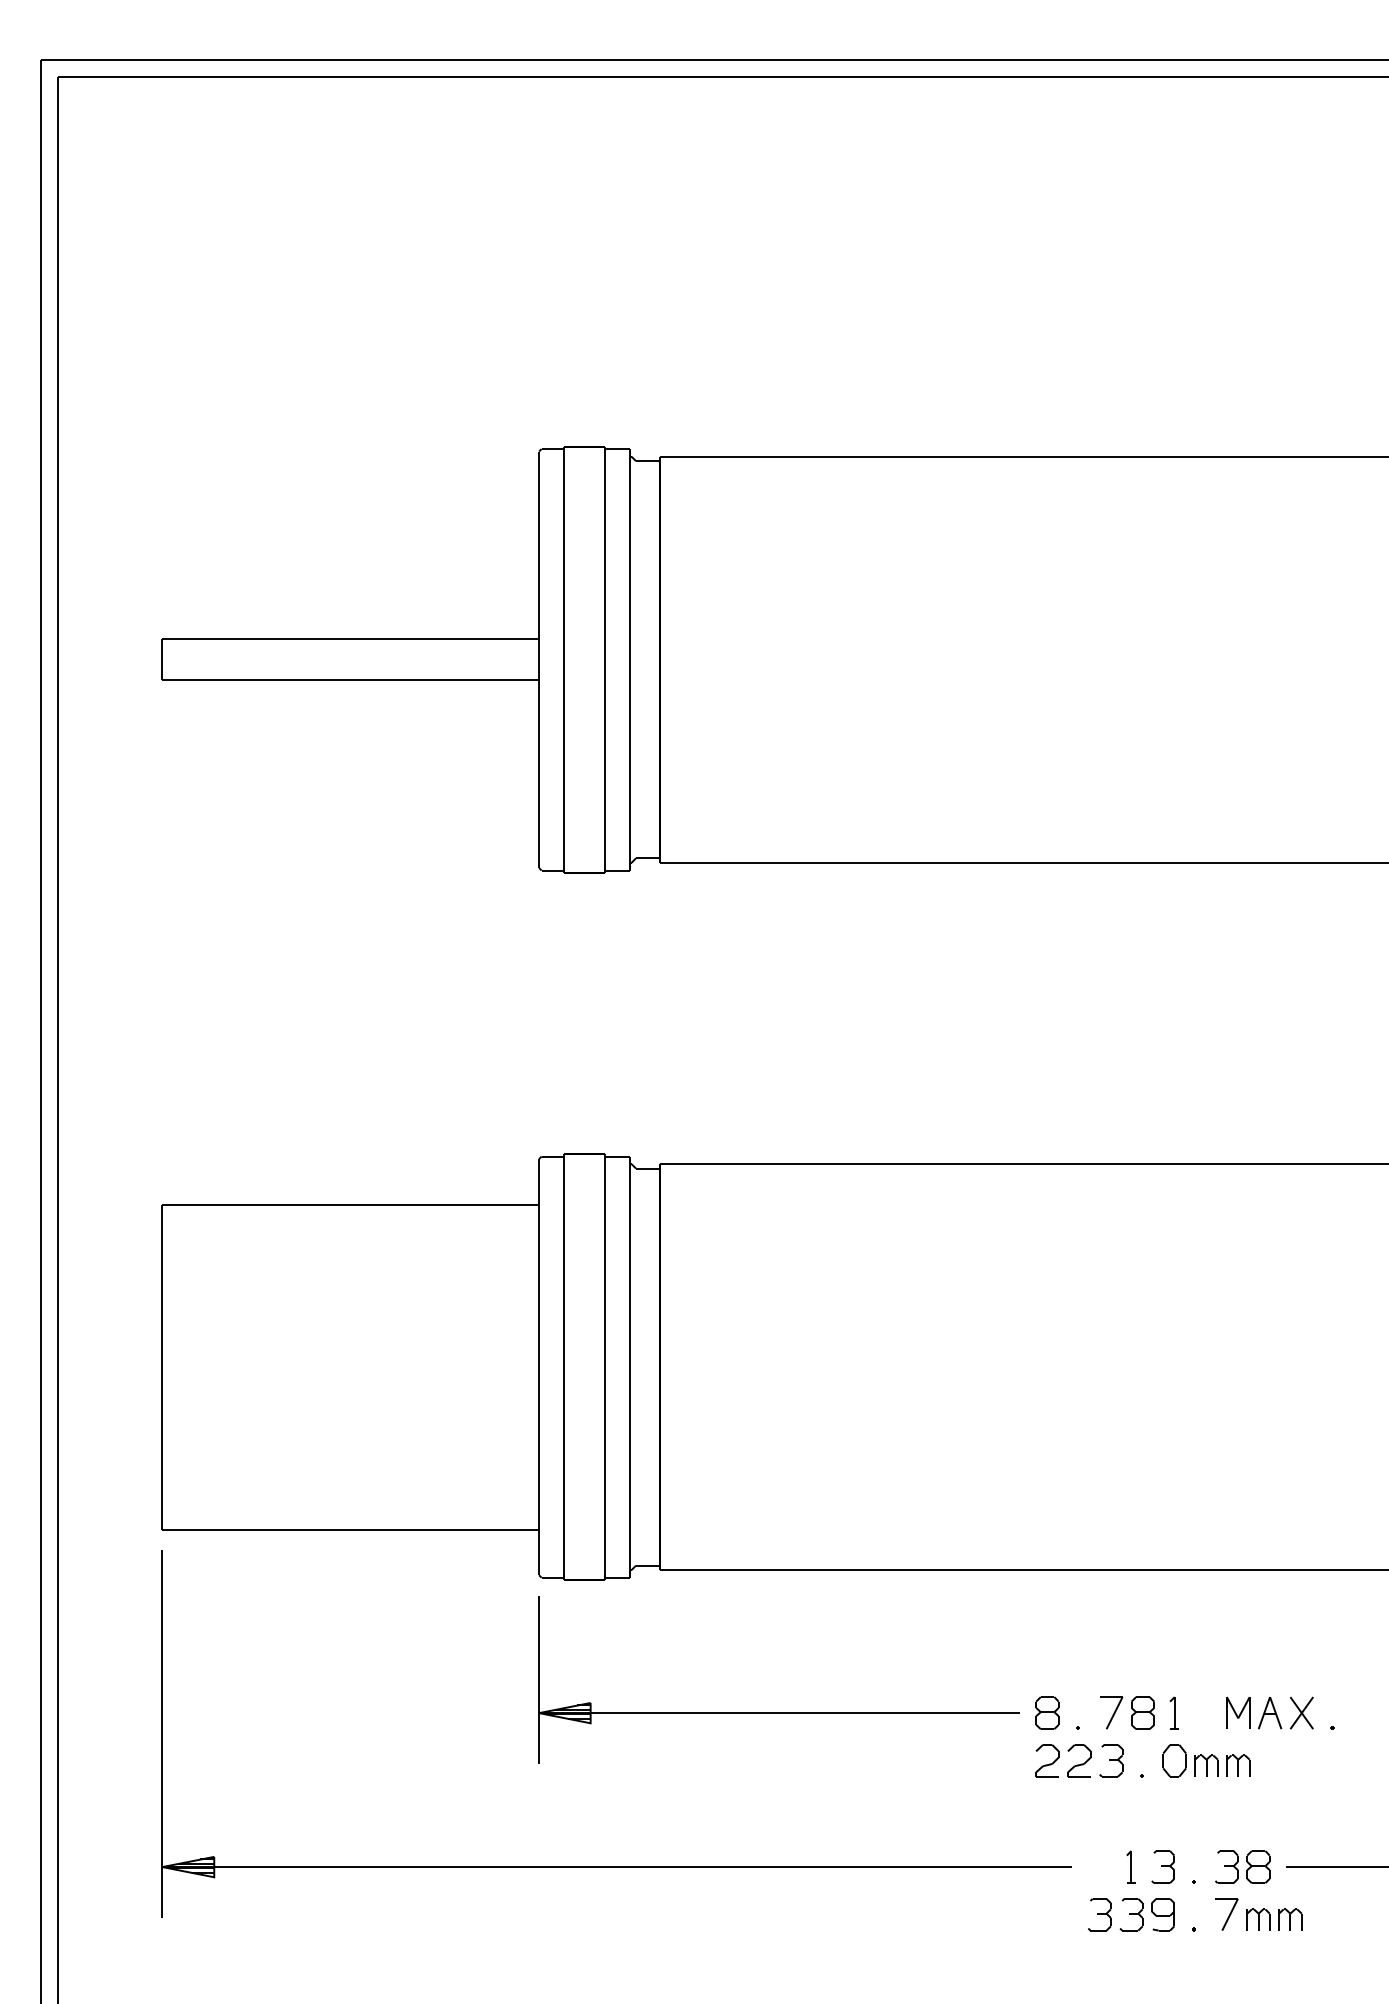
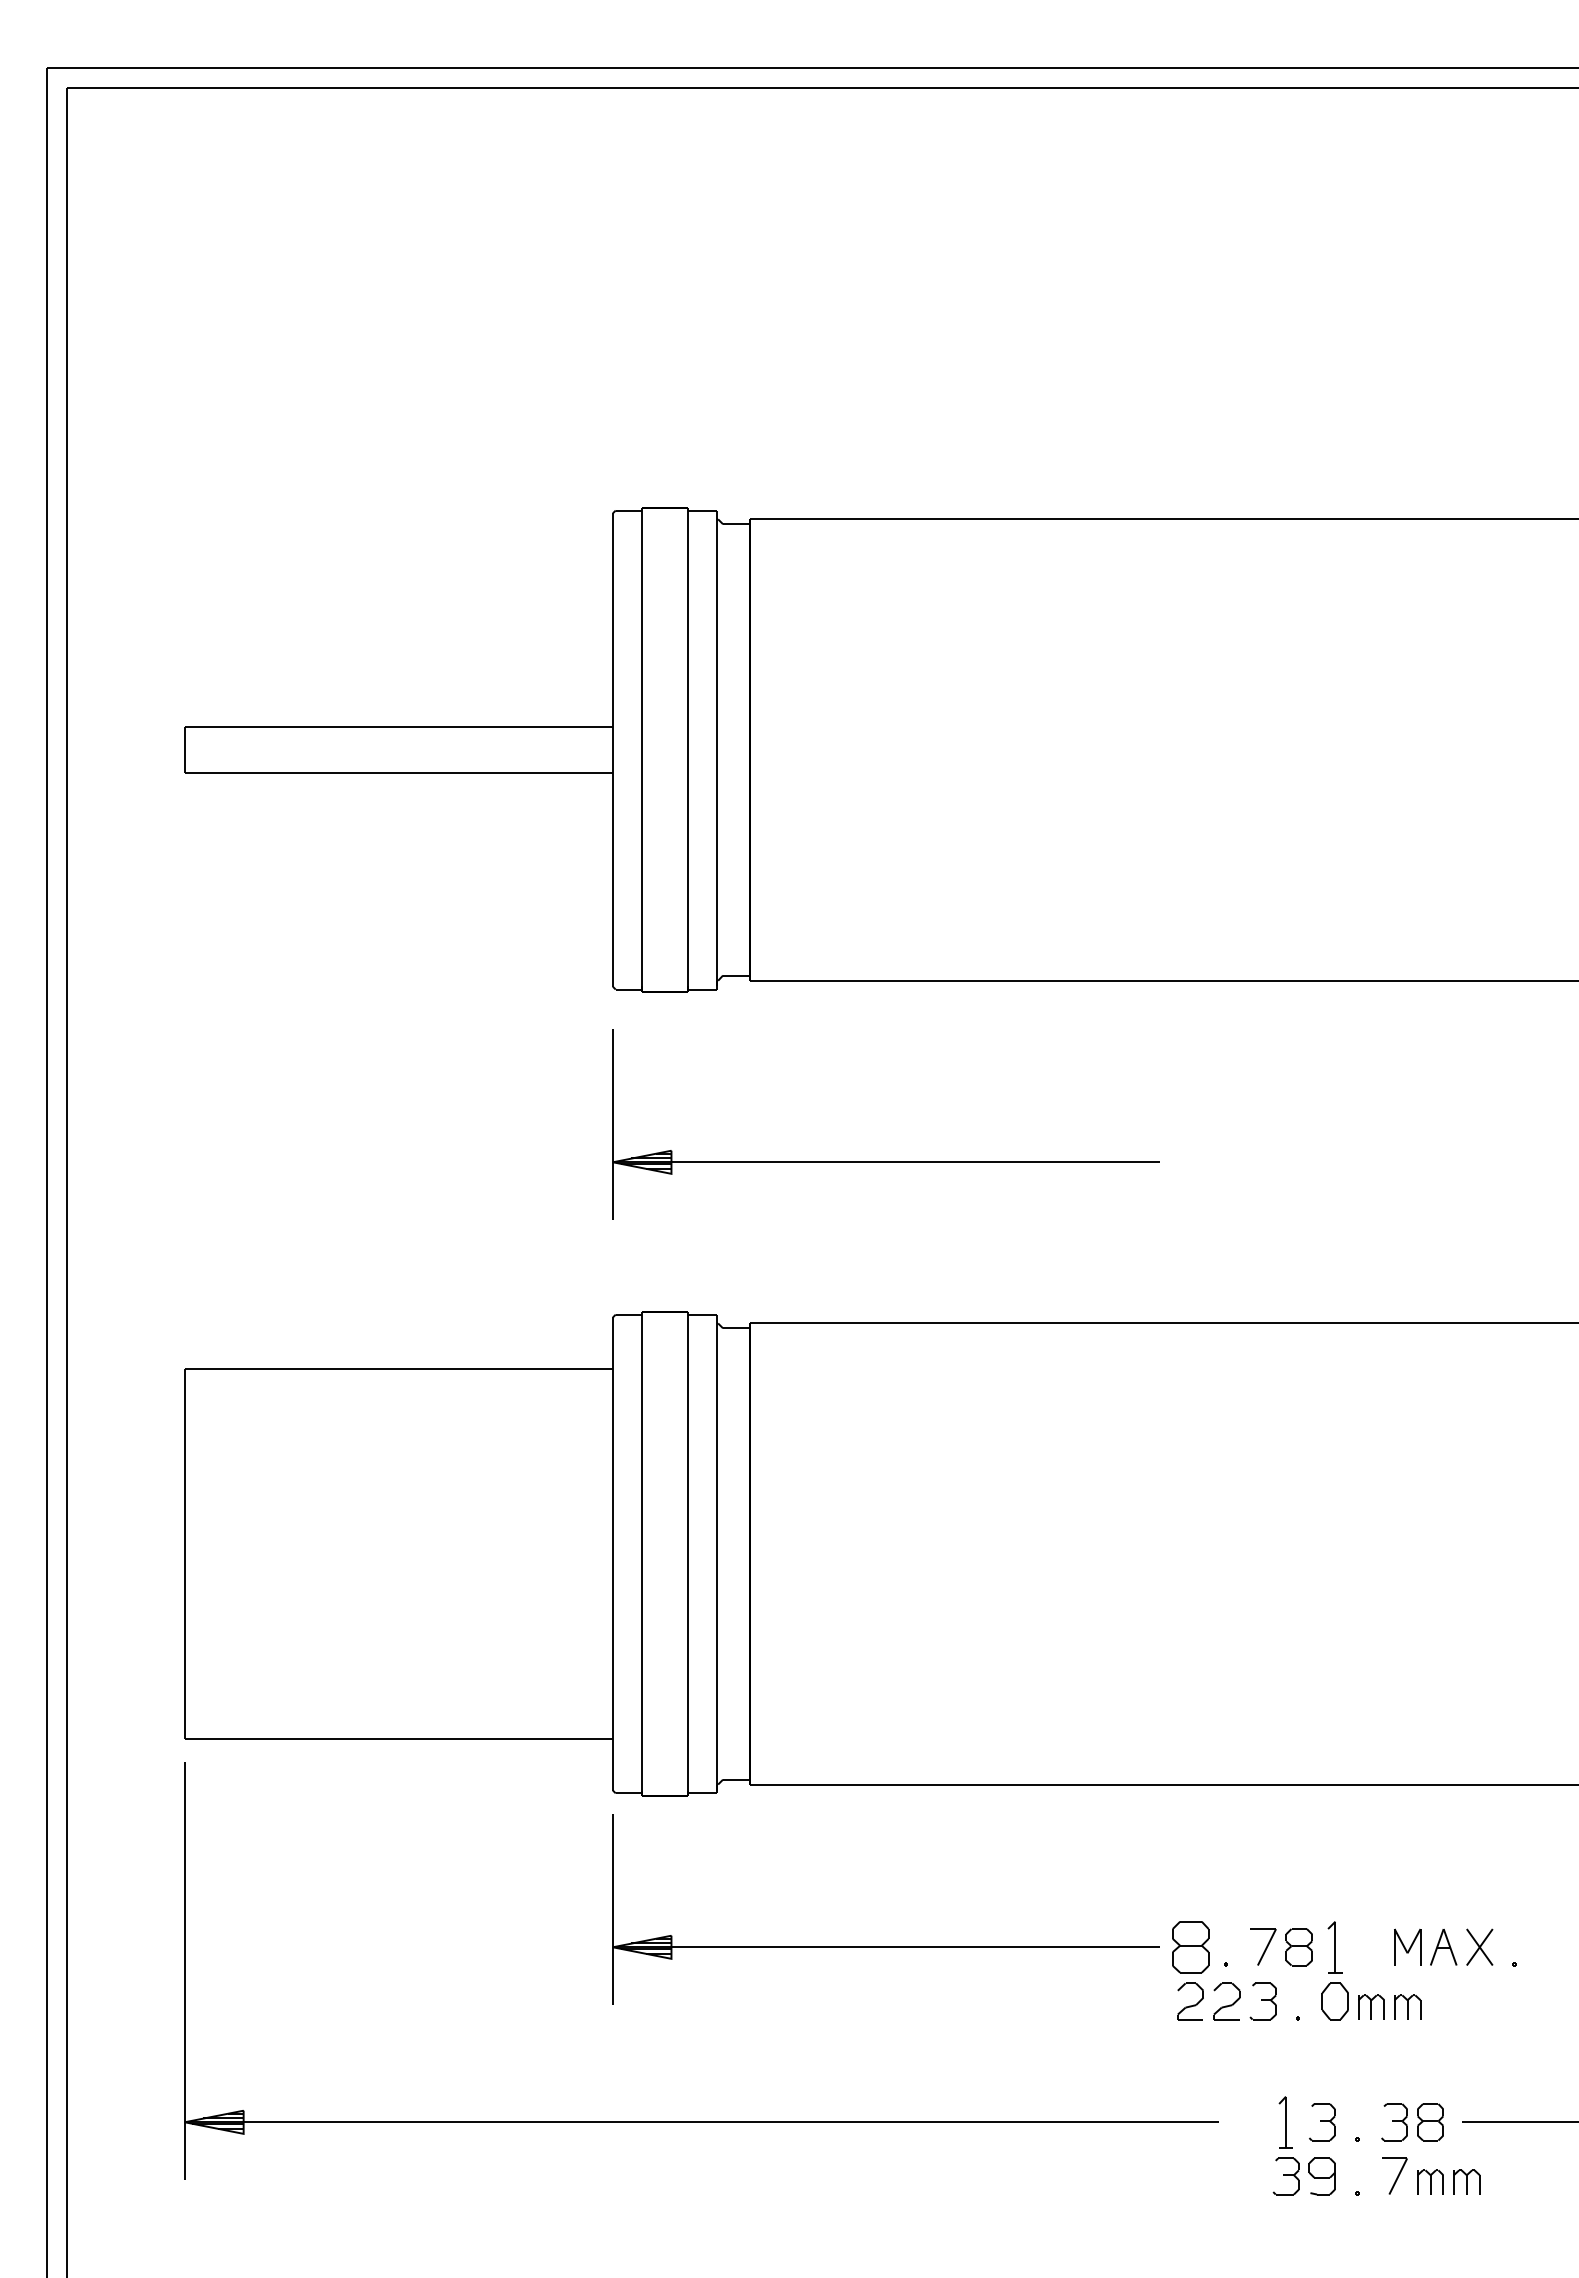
part: (778, 1021) -> (885, 1161), added
part: (1047, 1713) -> (1190, 1947), size x1.4
part: (1173, 1713) -> (1334, 1947), size x1.4
part: (1130, 1867) -> (1285, 2122), size x1.4
part: (1099, 1914) -> (1249, 2176), removed

